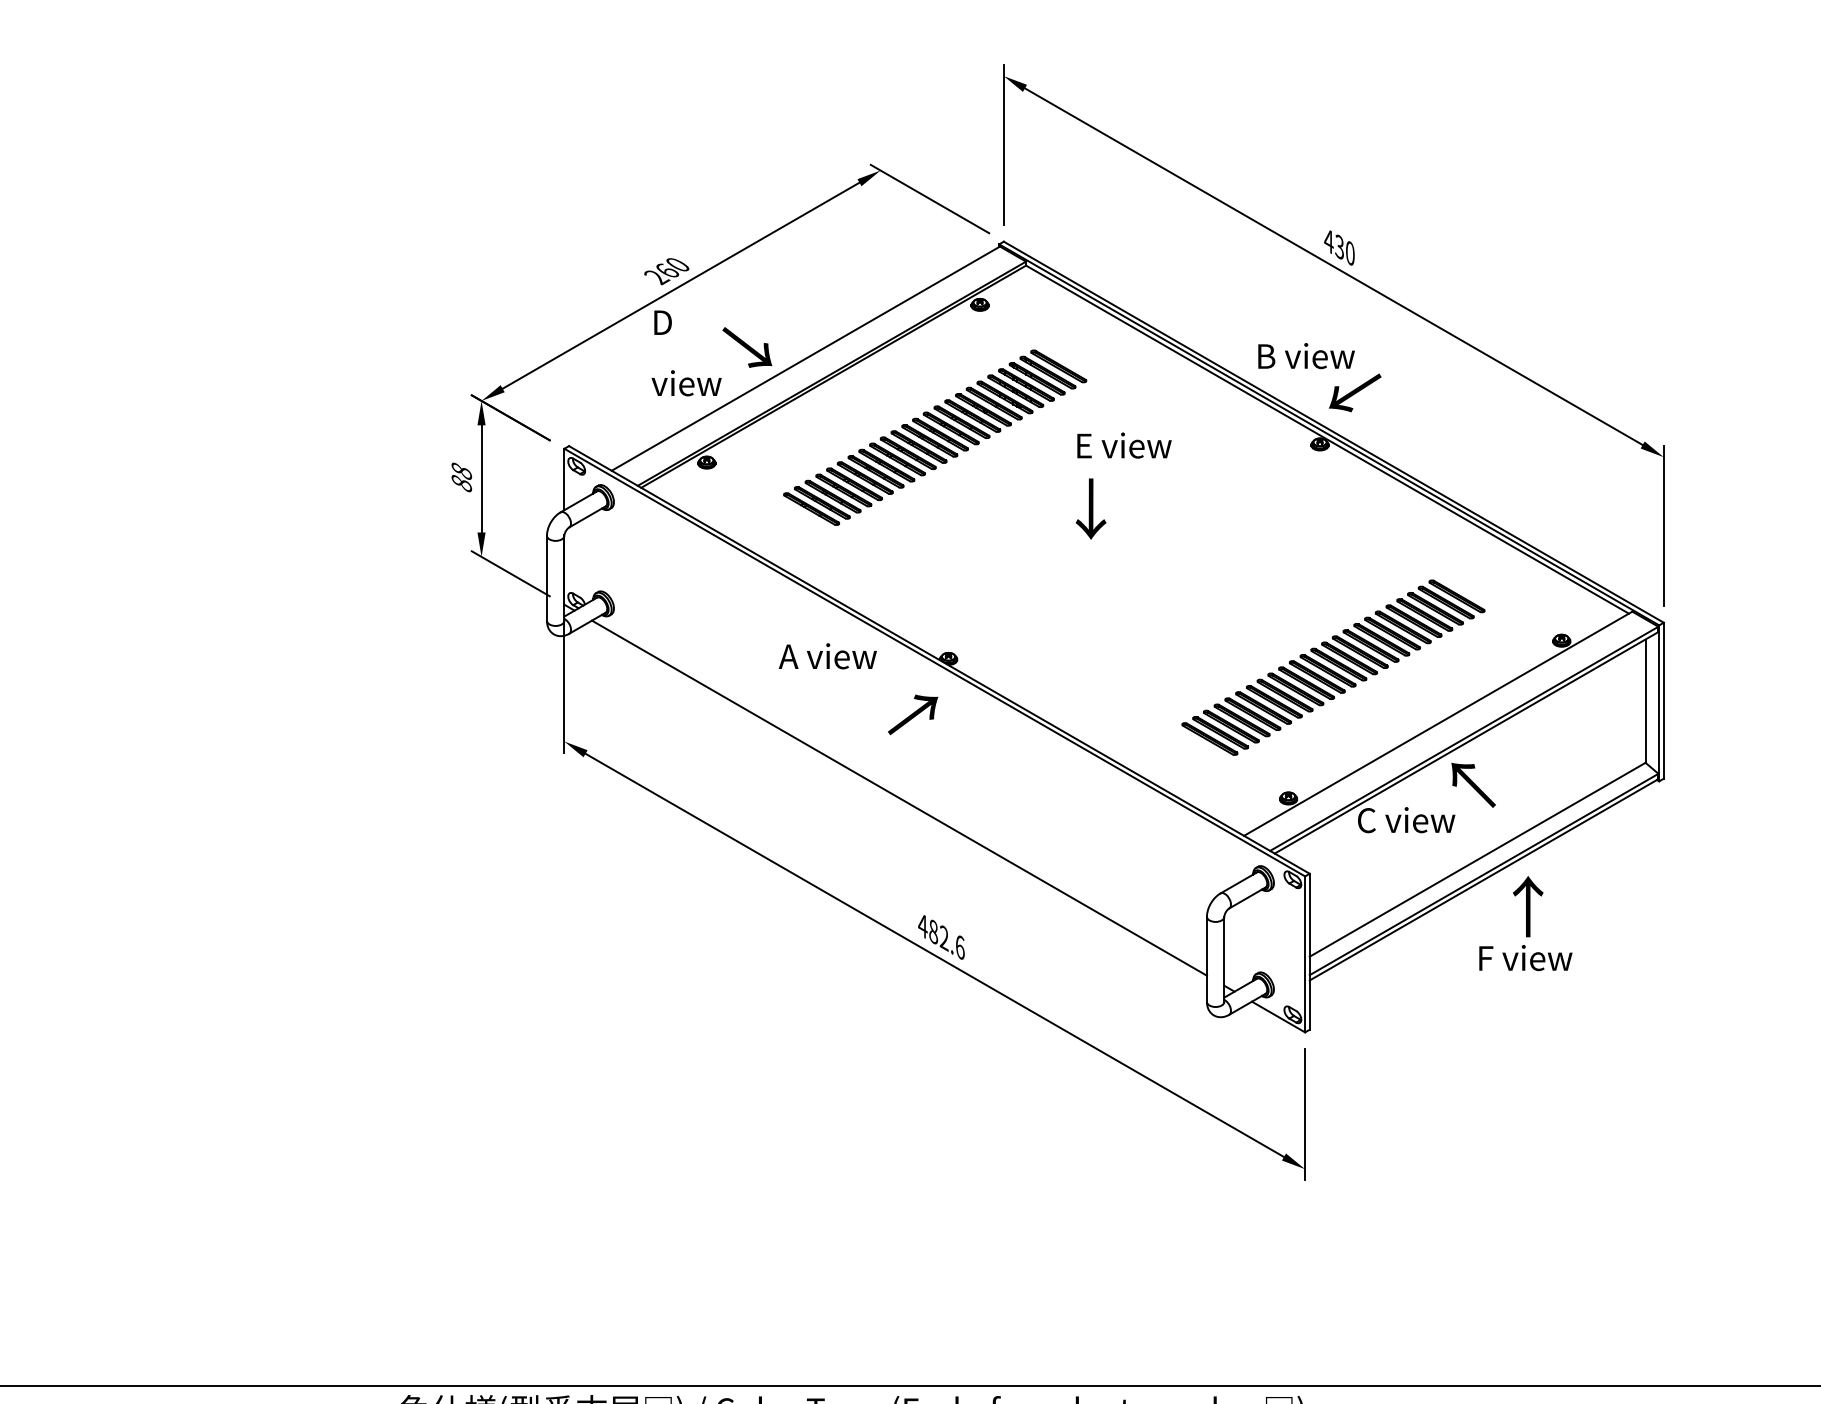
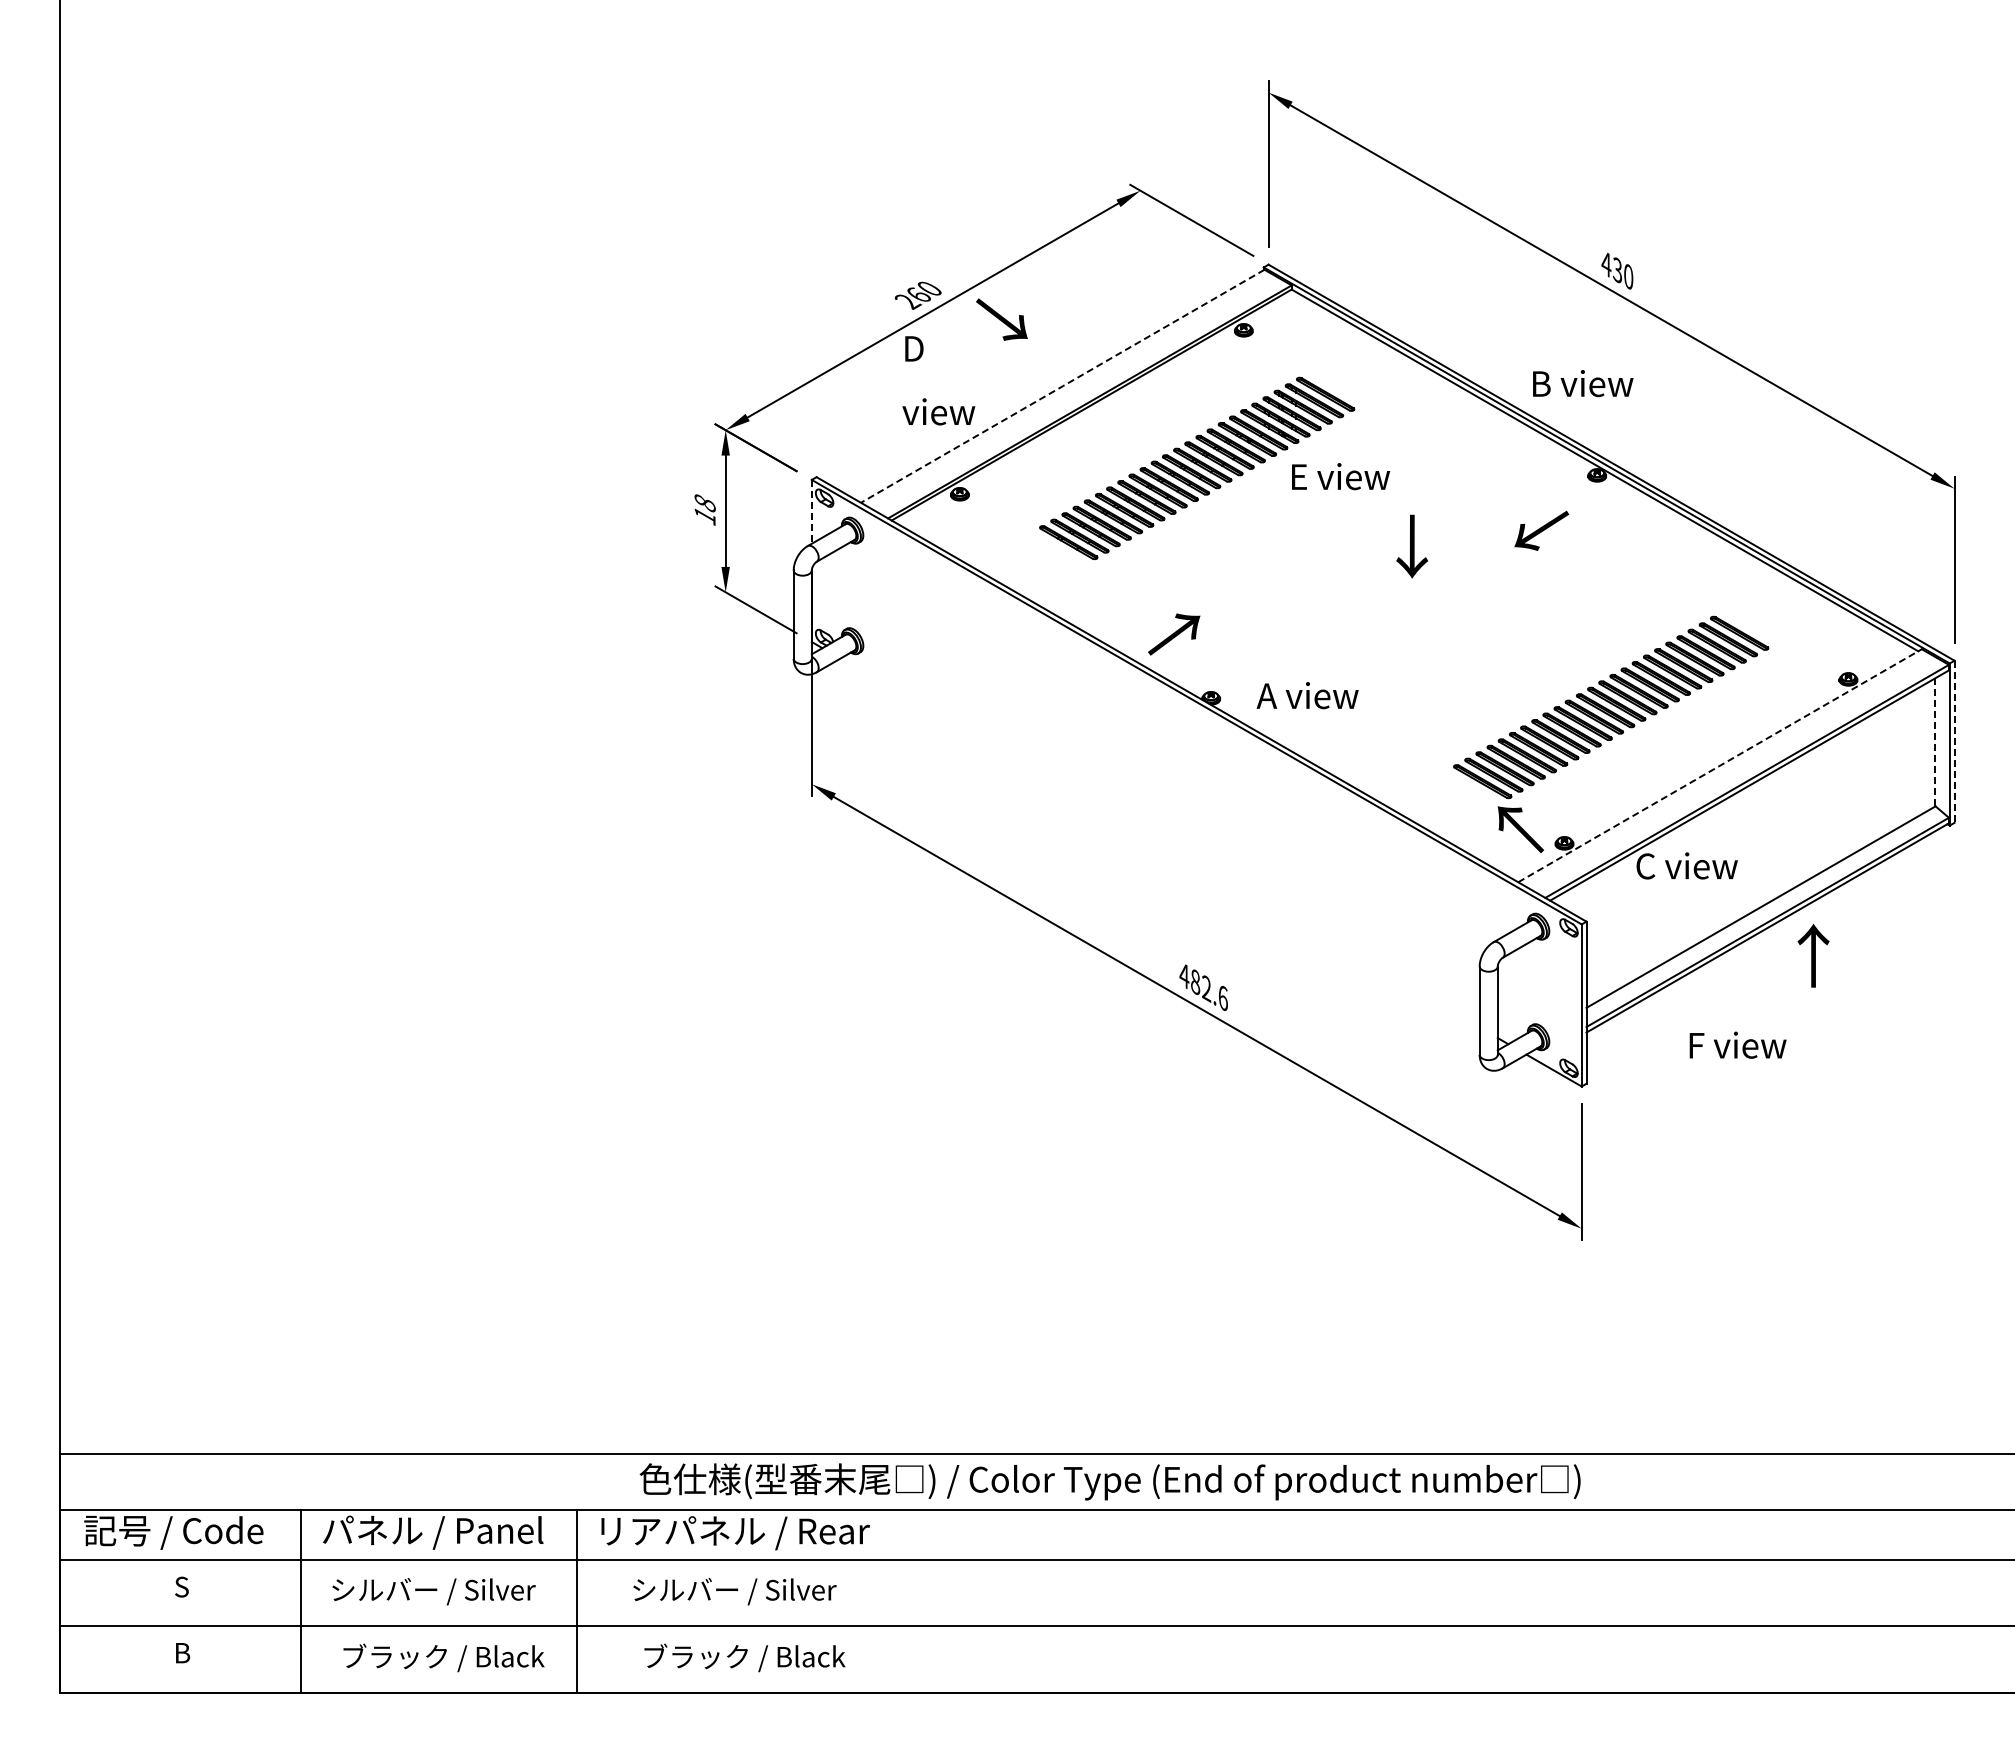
text: (746, 347) -> (1001, 319), moved
line: (805, 358) -> (1062, 386), solid -> dashed
text: (1354, 392) -> (1541, 530), moved
text: (1124, 445) -> (1340, 476), moved
line: (564, 479) -> (811, 511), solid -> dashed
text: (461, 483) -> (704, 516), 88 -> 18
text: (1090, 508) -> (1411, 546), moved
text: (827, 656) -> (1307, 695), moved
line: (1645, 700) -> (1935, 741), solid -> dashed
line: (1663, 701) -> (1954, 742), solid -> dashed
text: (913, 714) -> (1174, 634), moved
line: (1438, 723) -> (1720, 765), solid -> dashed
text: (1473, 785) -> (1520, 829), moved
line: (898, 797) -> (1159, 842), removed
text: (1525, 957) -> (1737, 1044), moved

